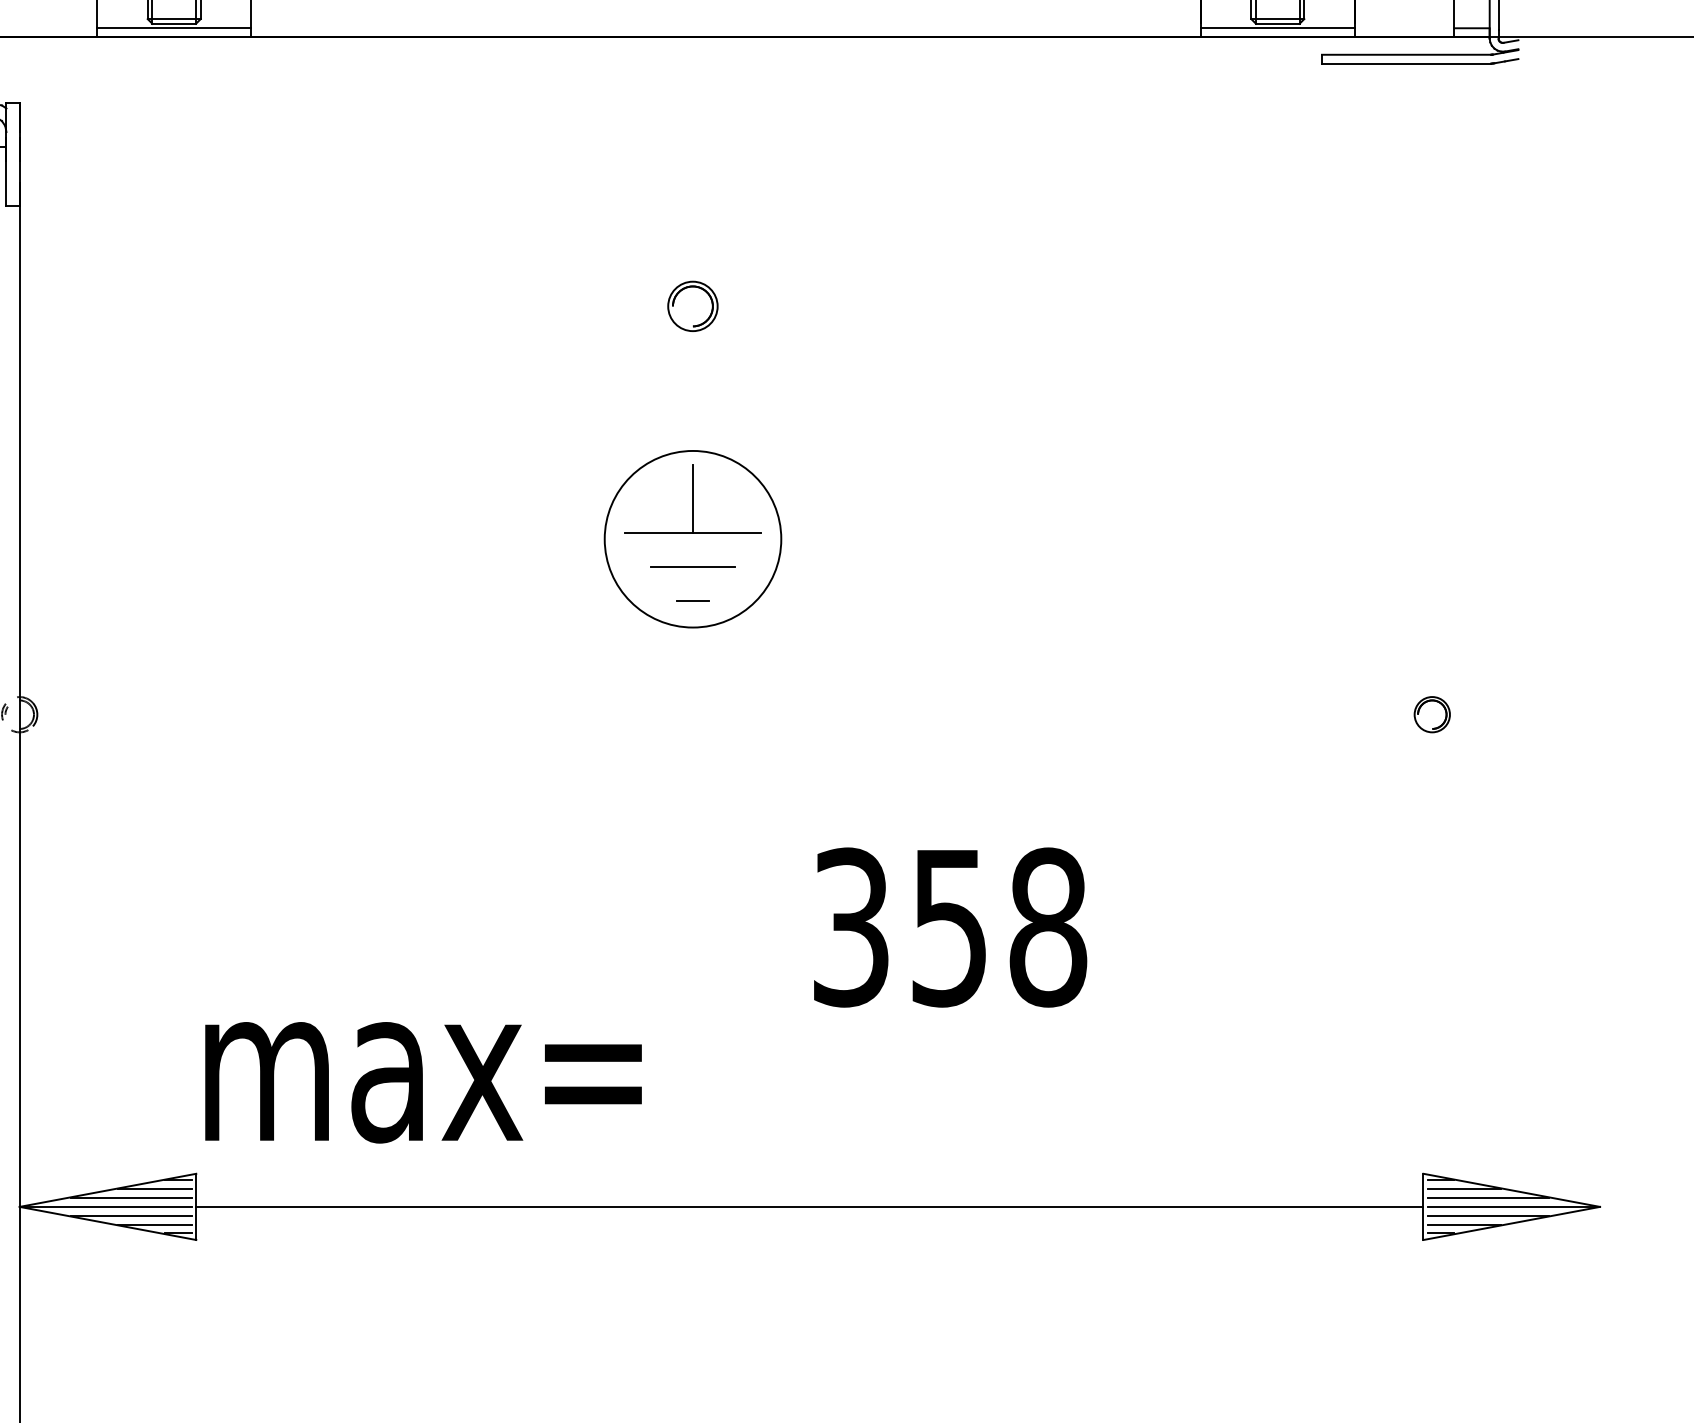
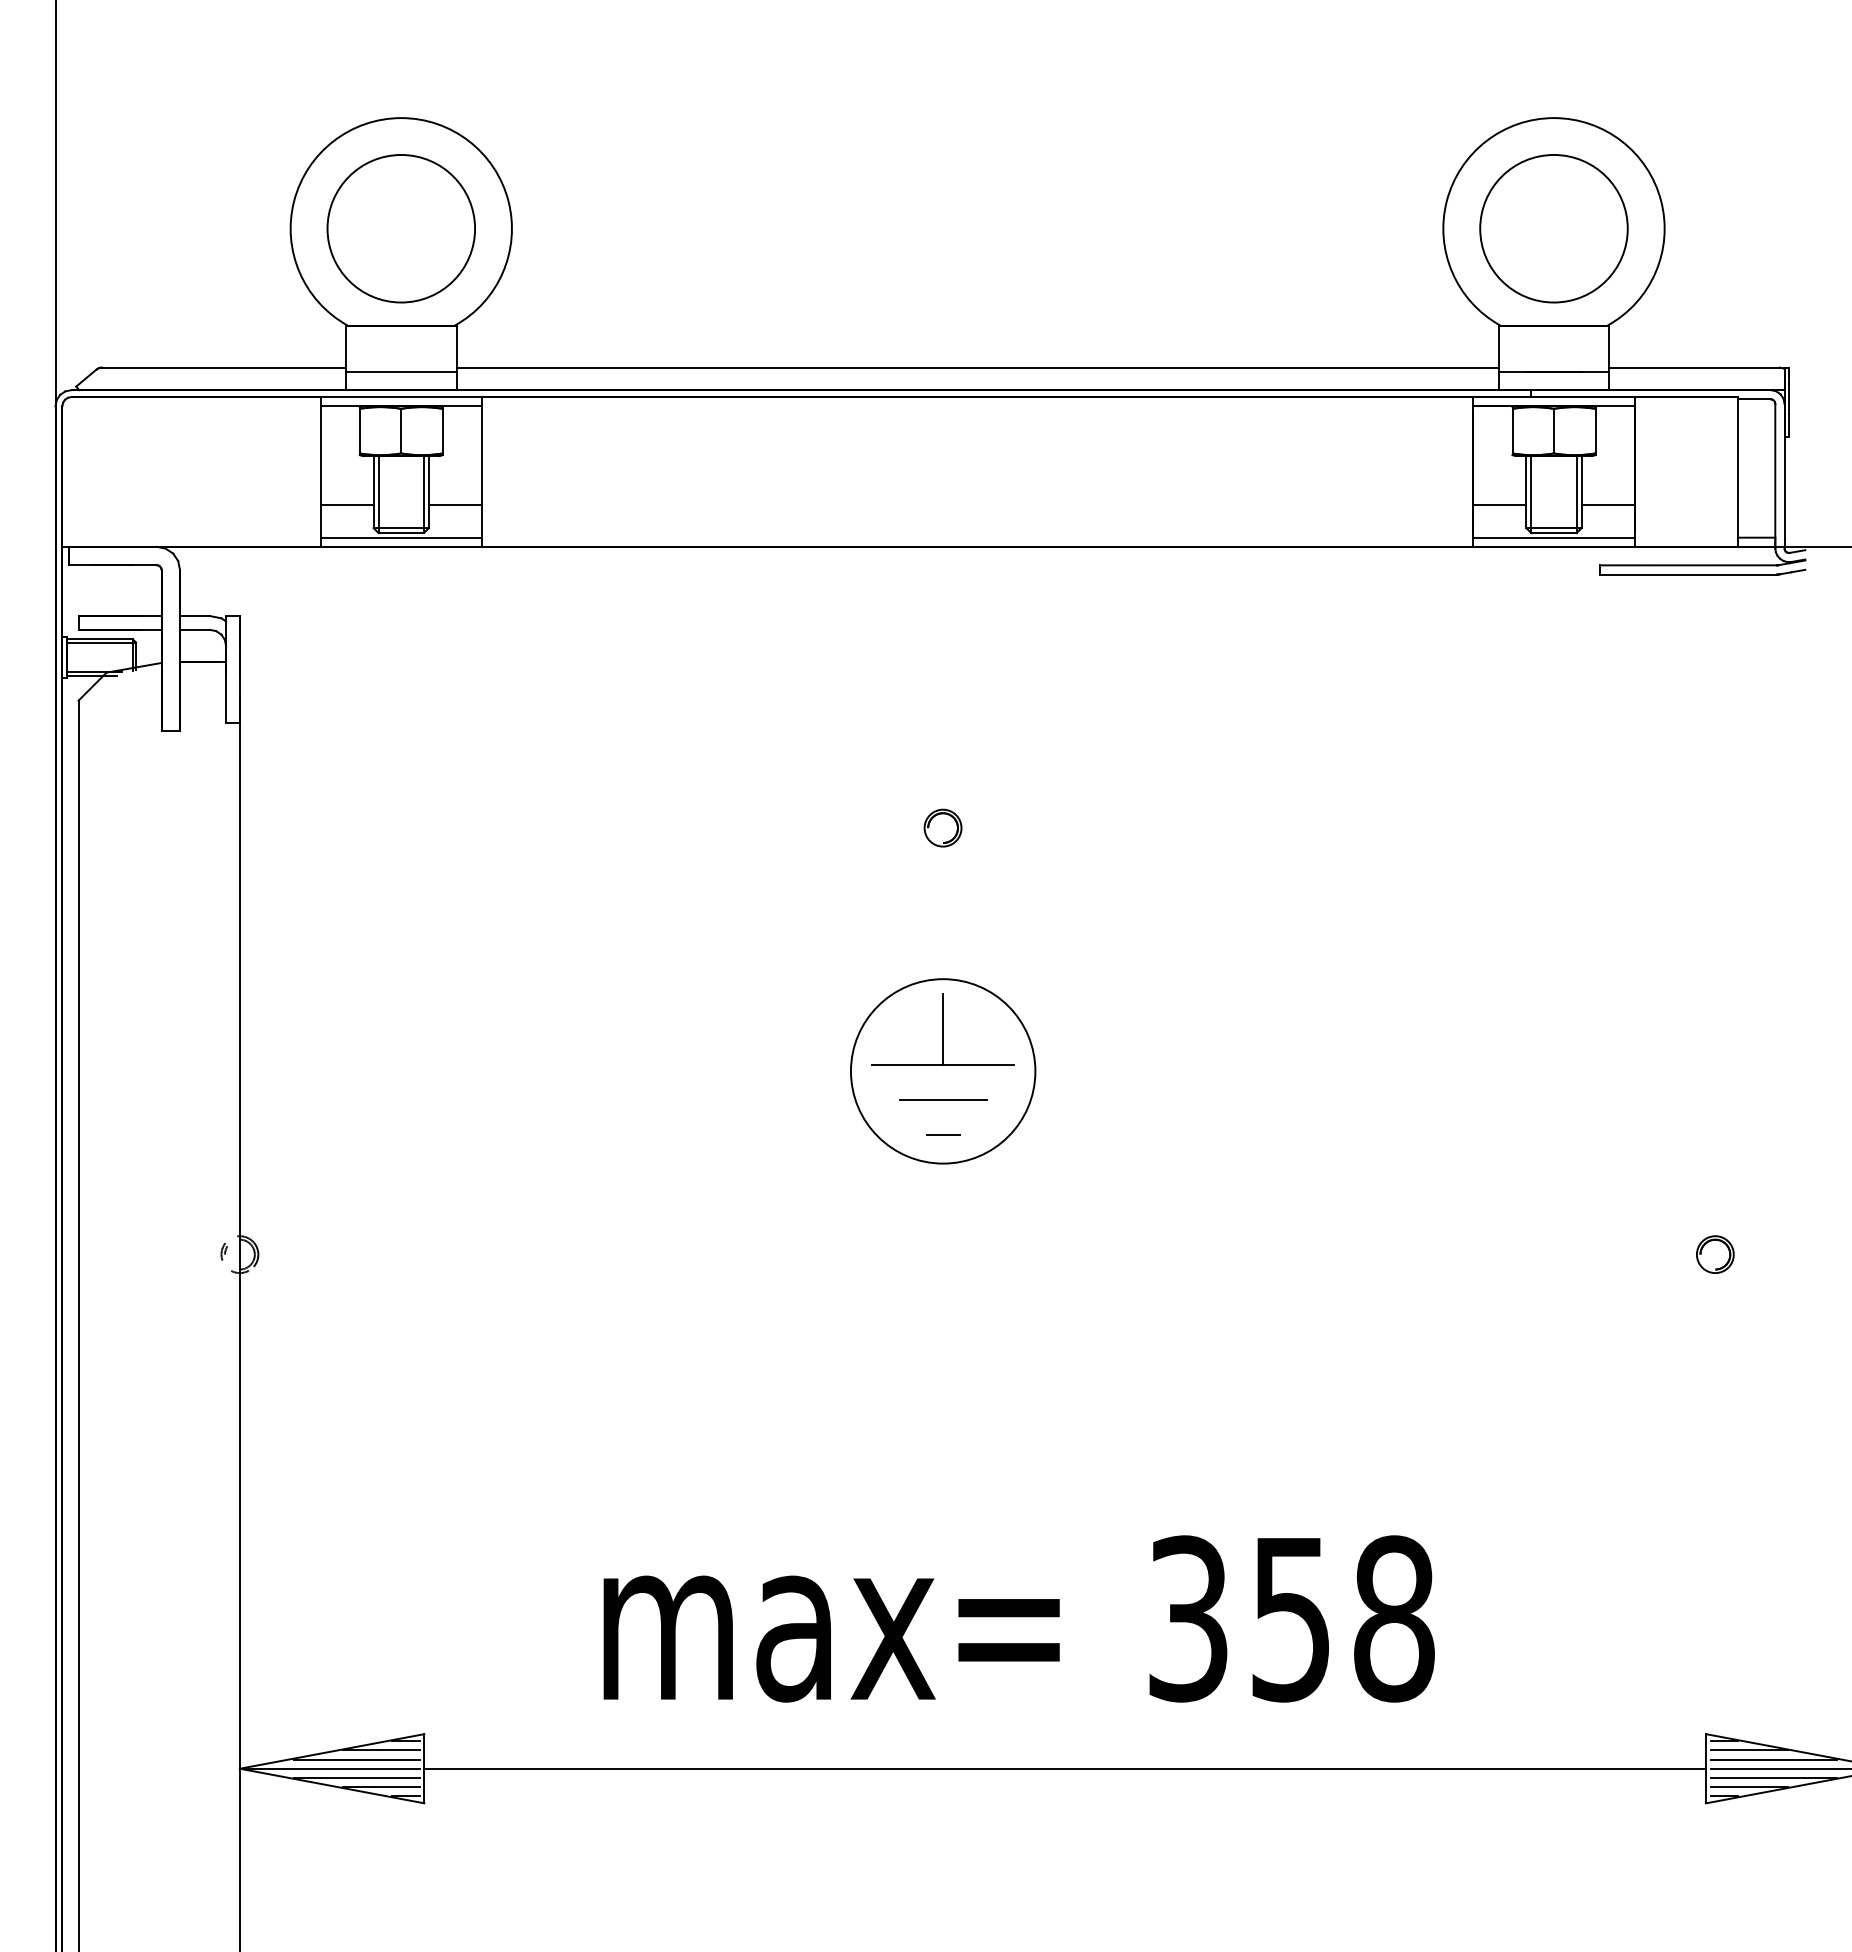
part: (692, 305) -> (942, 827), size x0.71
text: (949, 927) -> (1291, 1618), moved
text: (423, 1082) -> (831, 1638), moved

